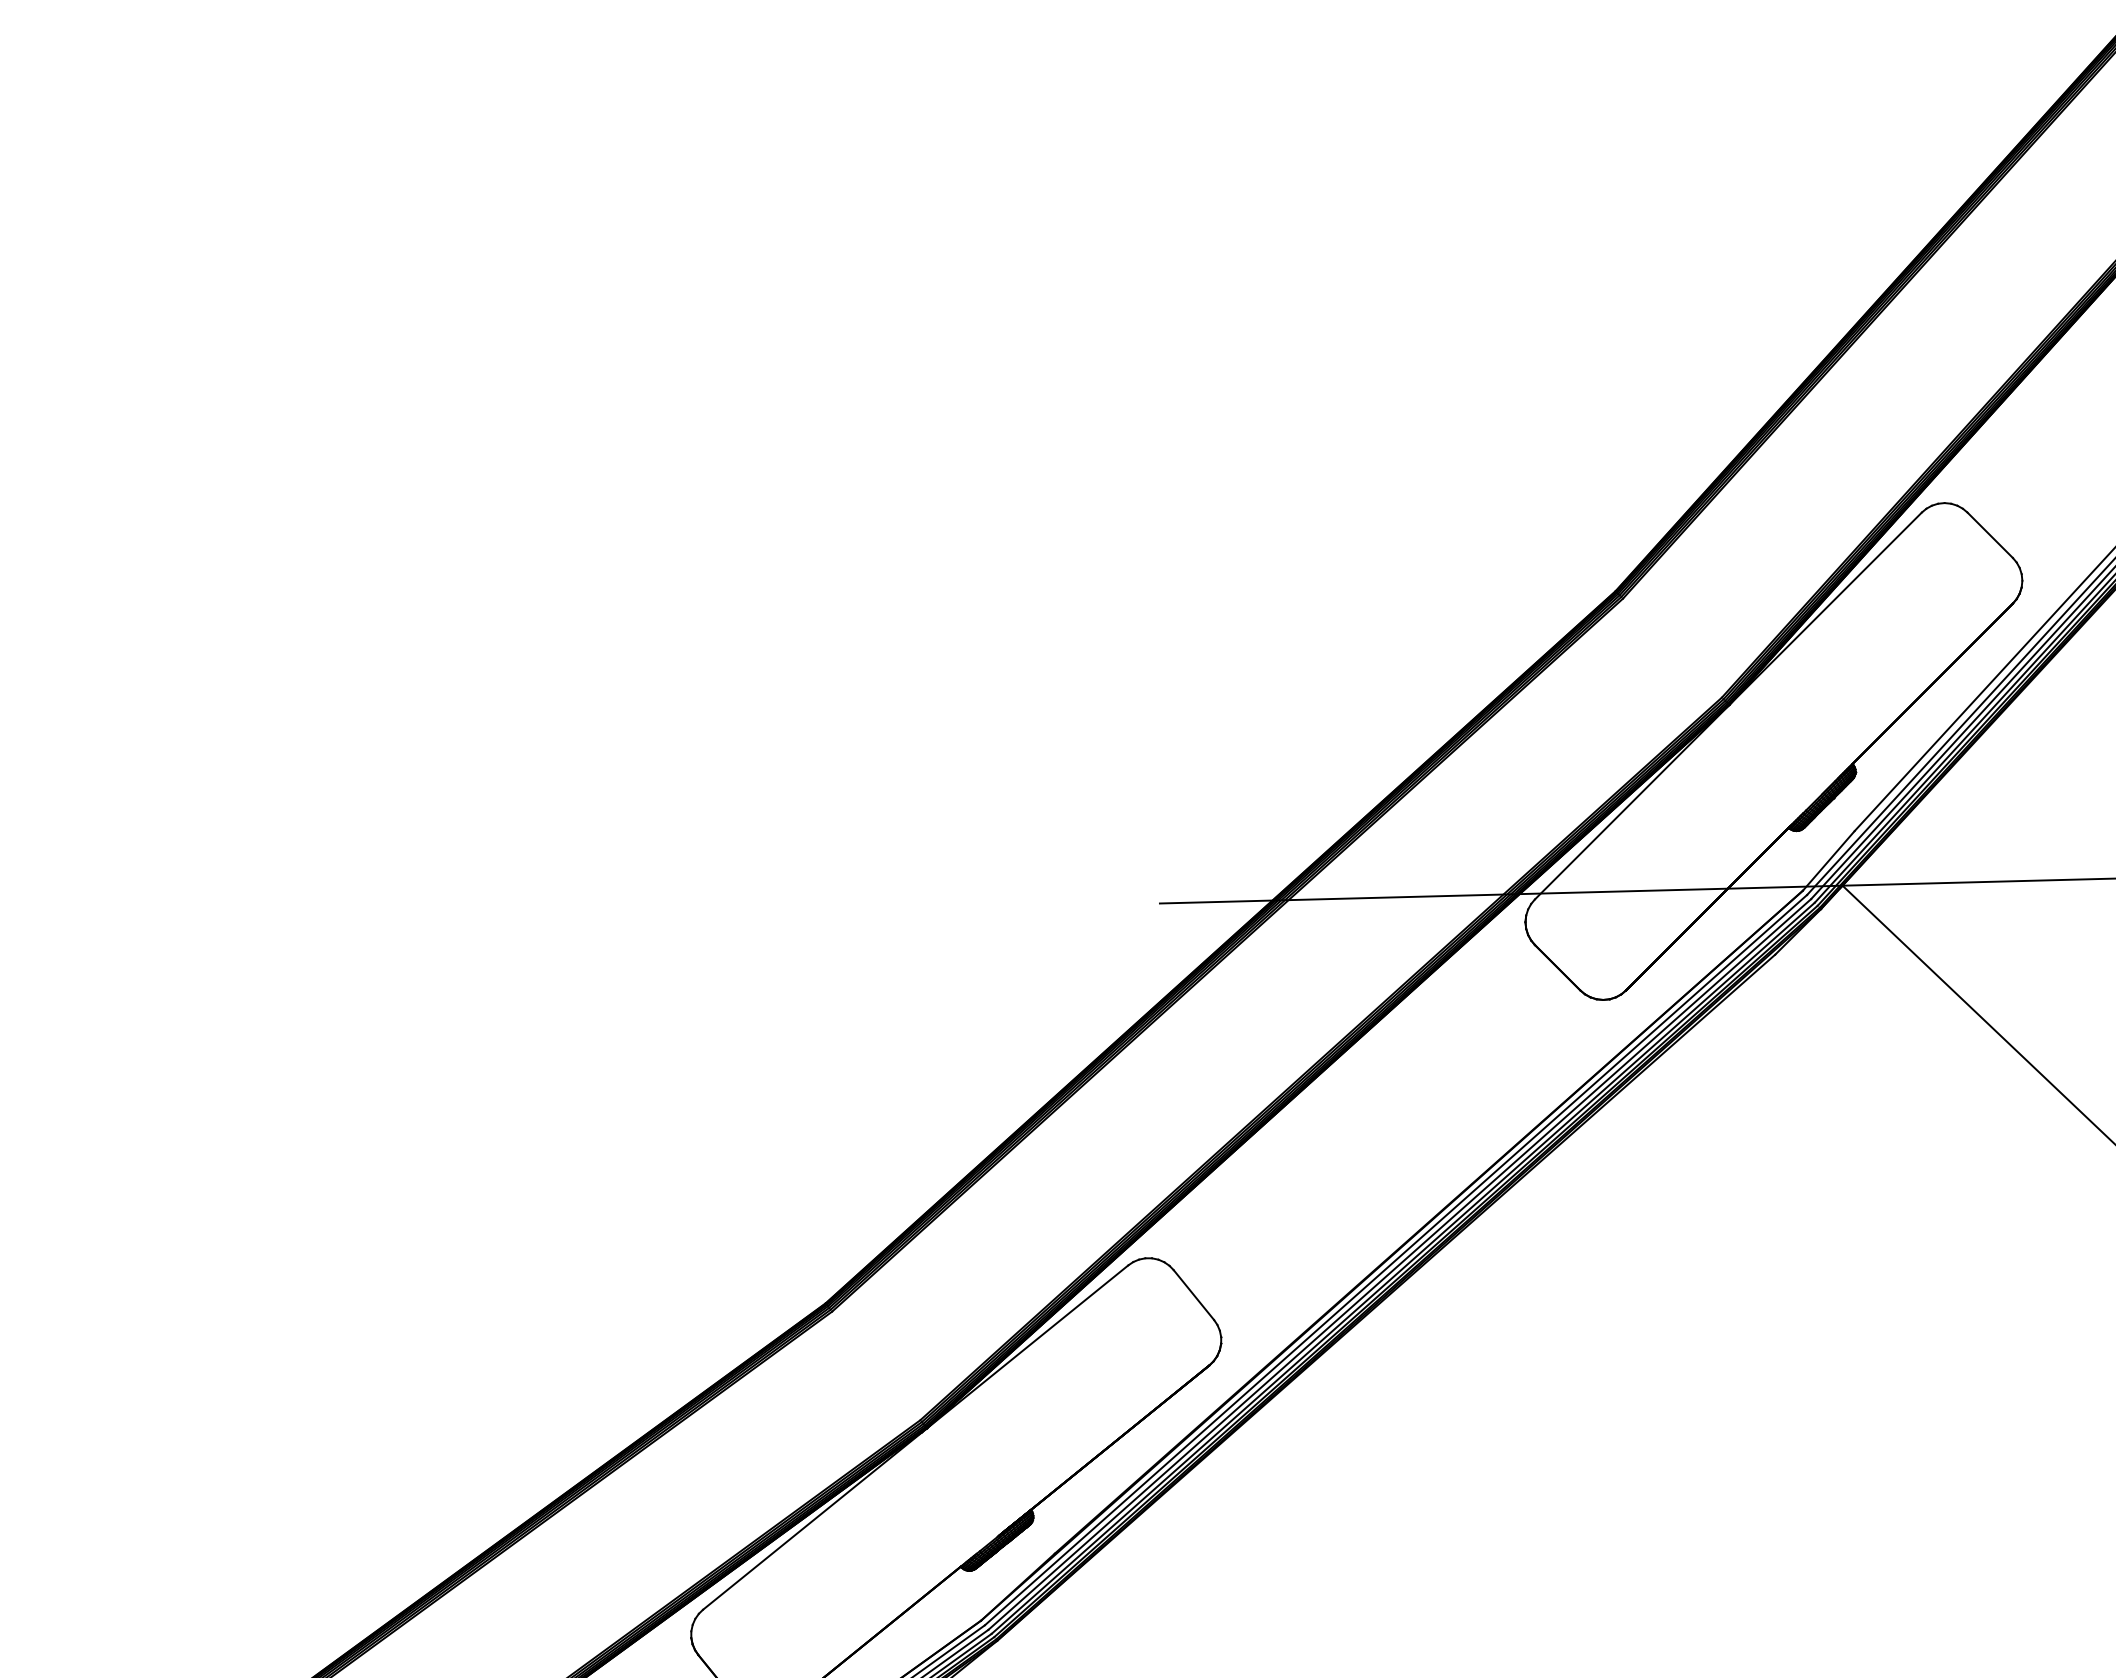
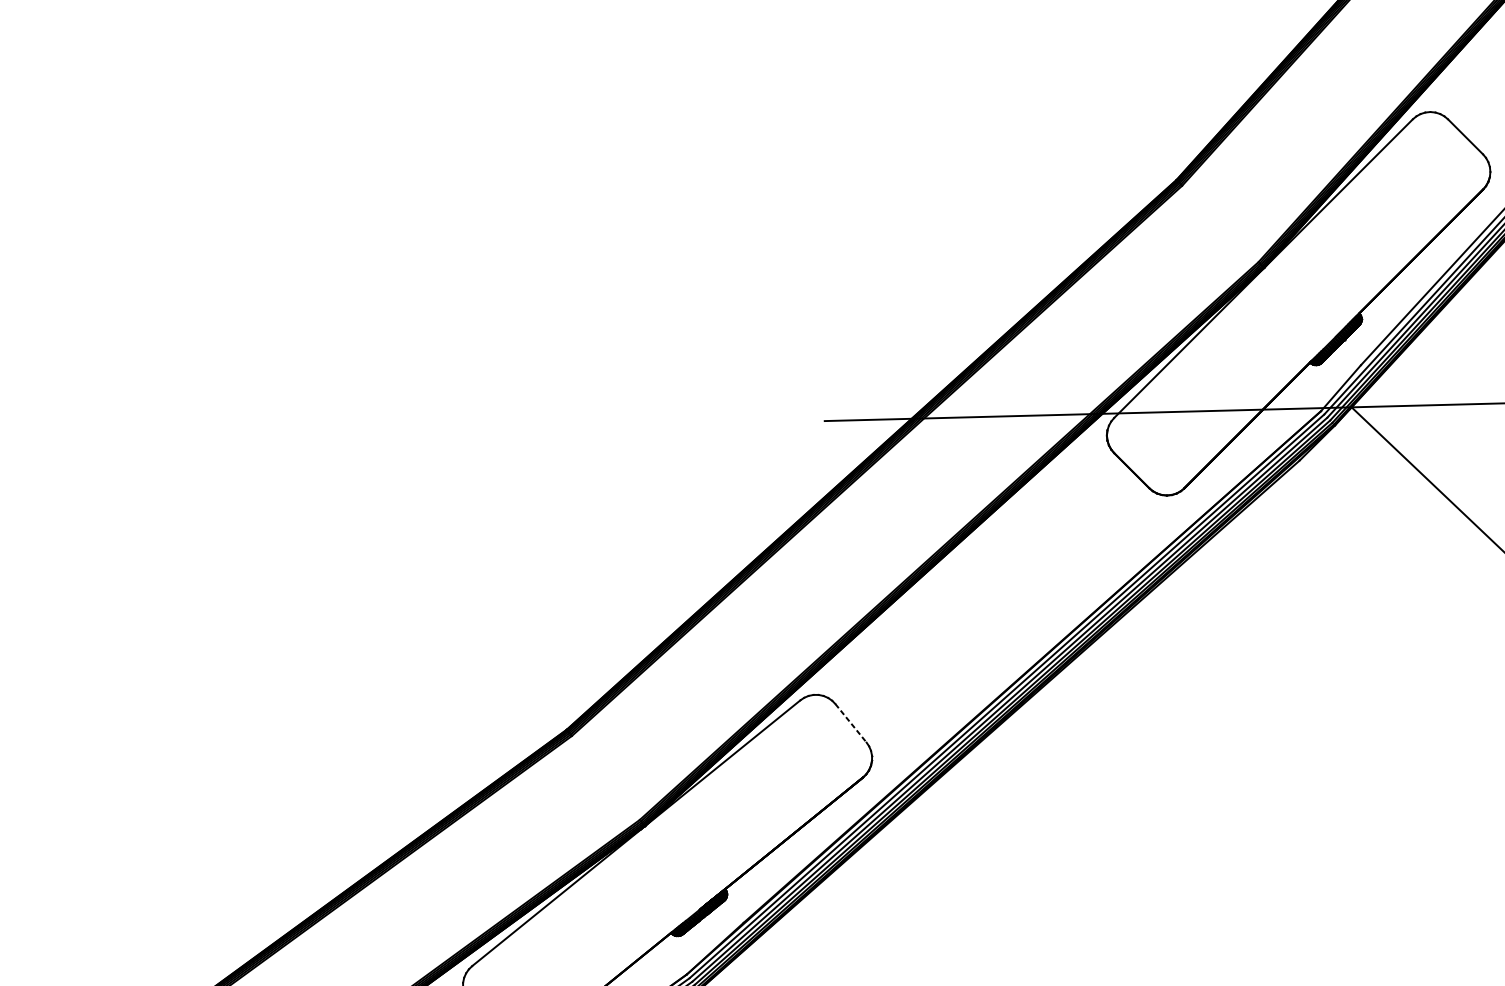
line: (1194, 1295) -> (851, 723), solid -> dashed

